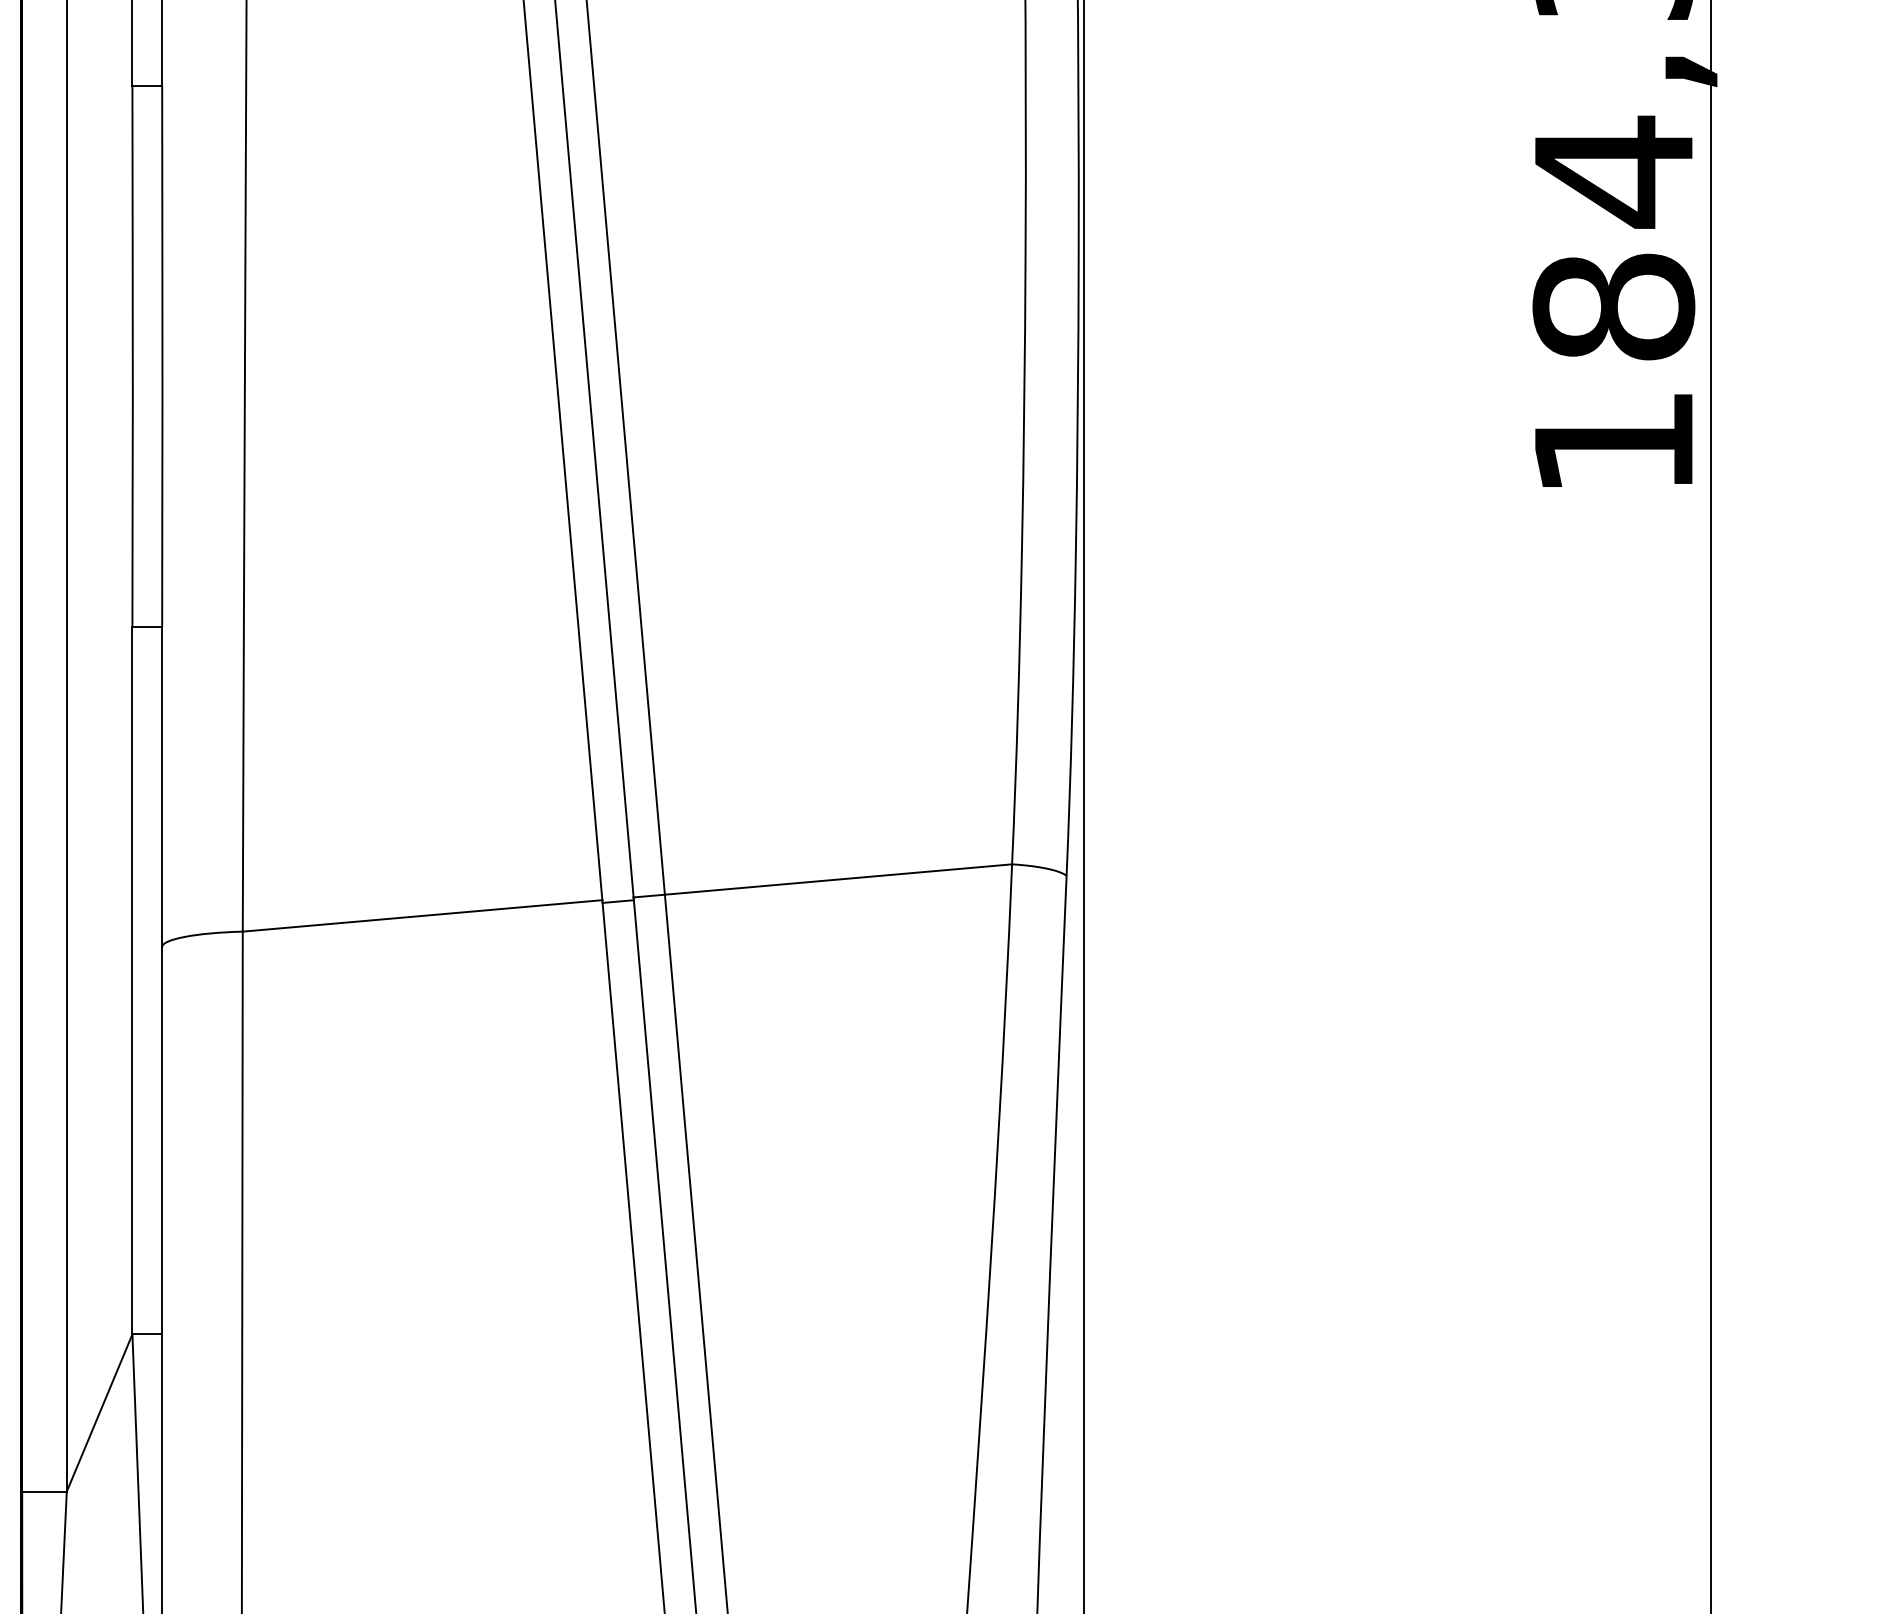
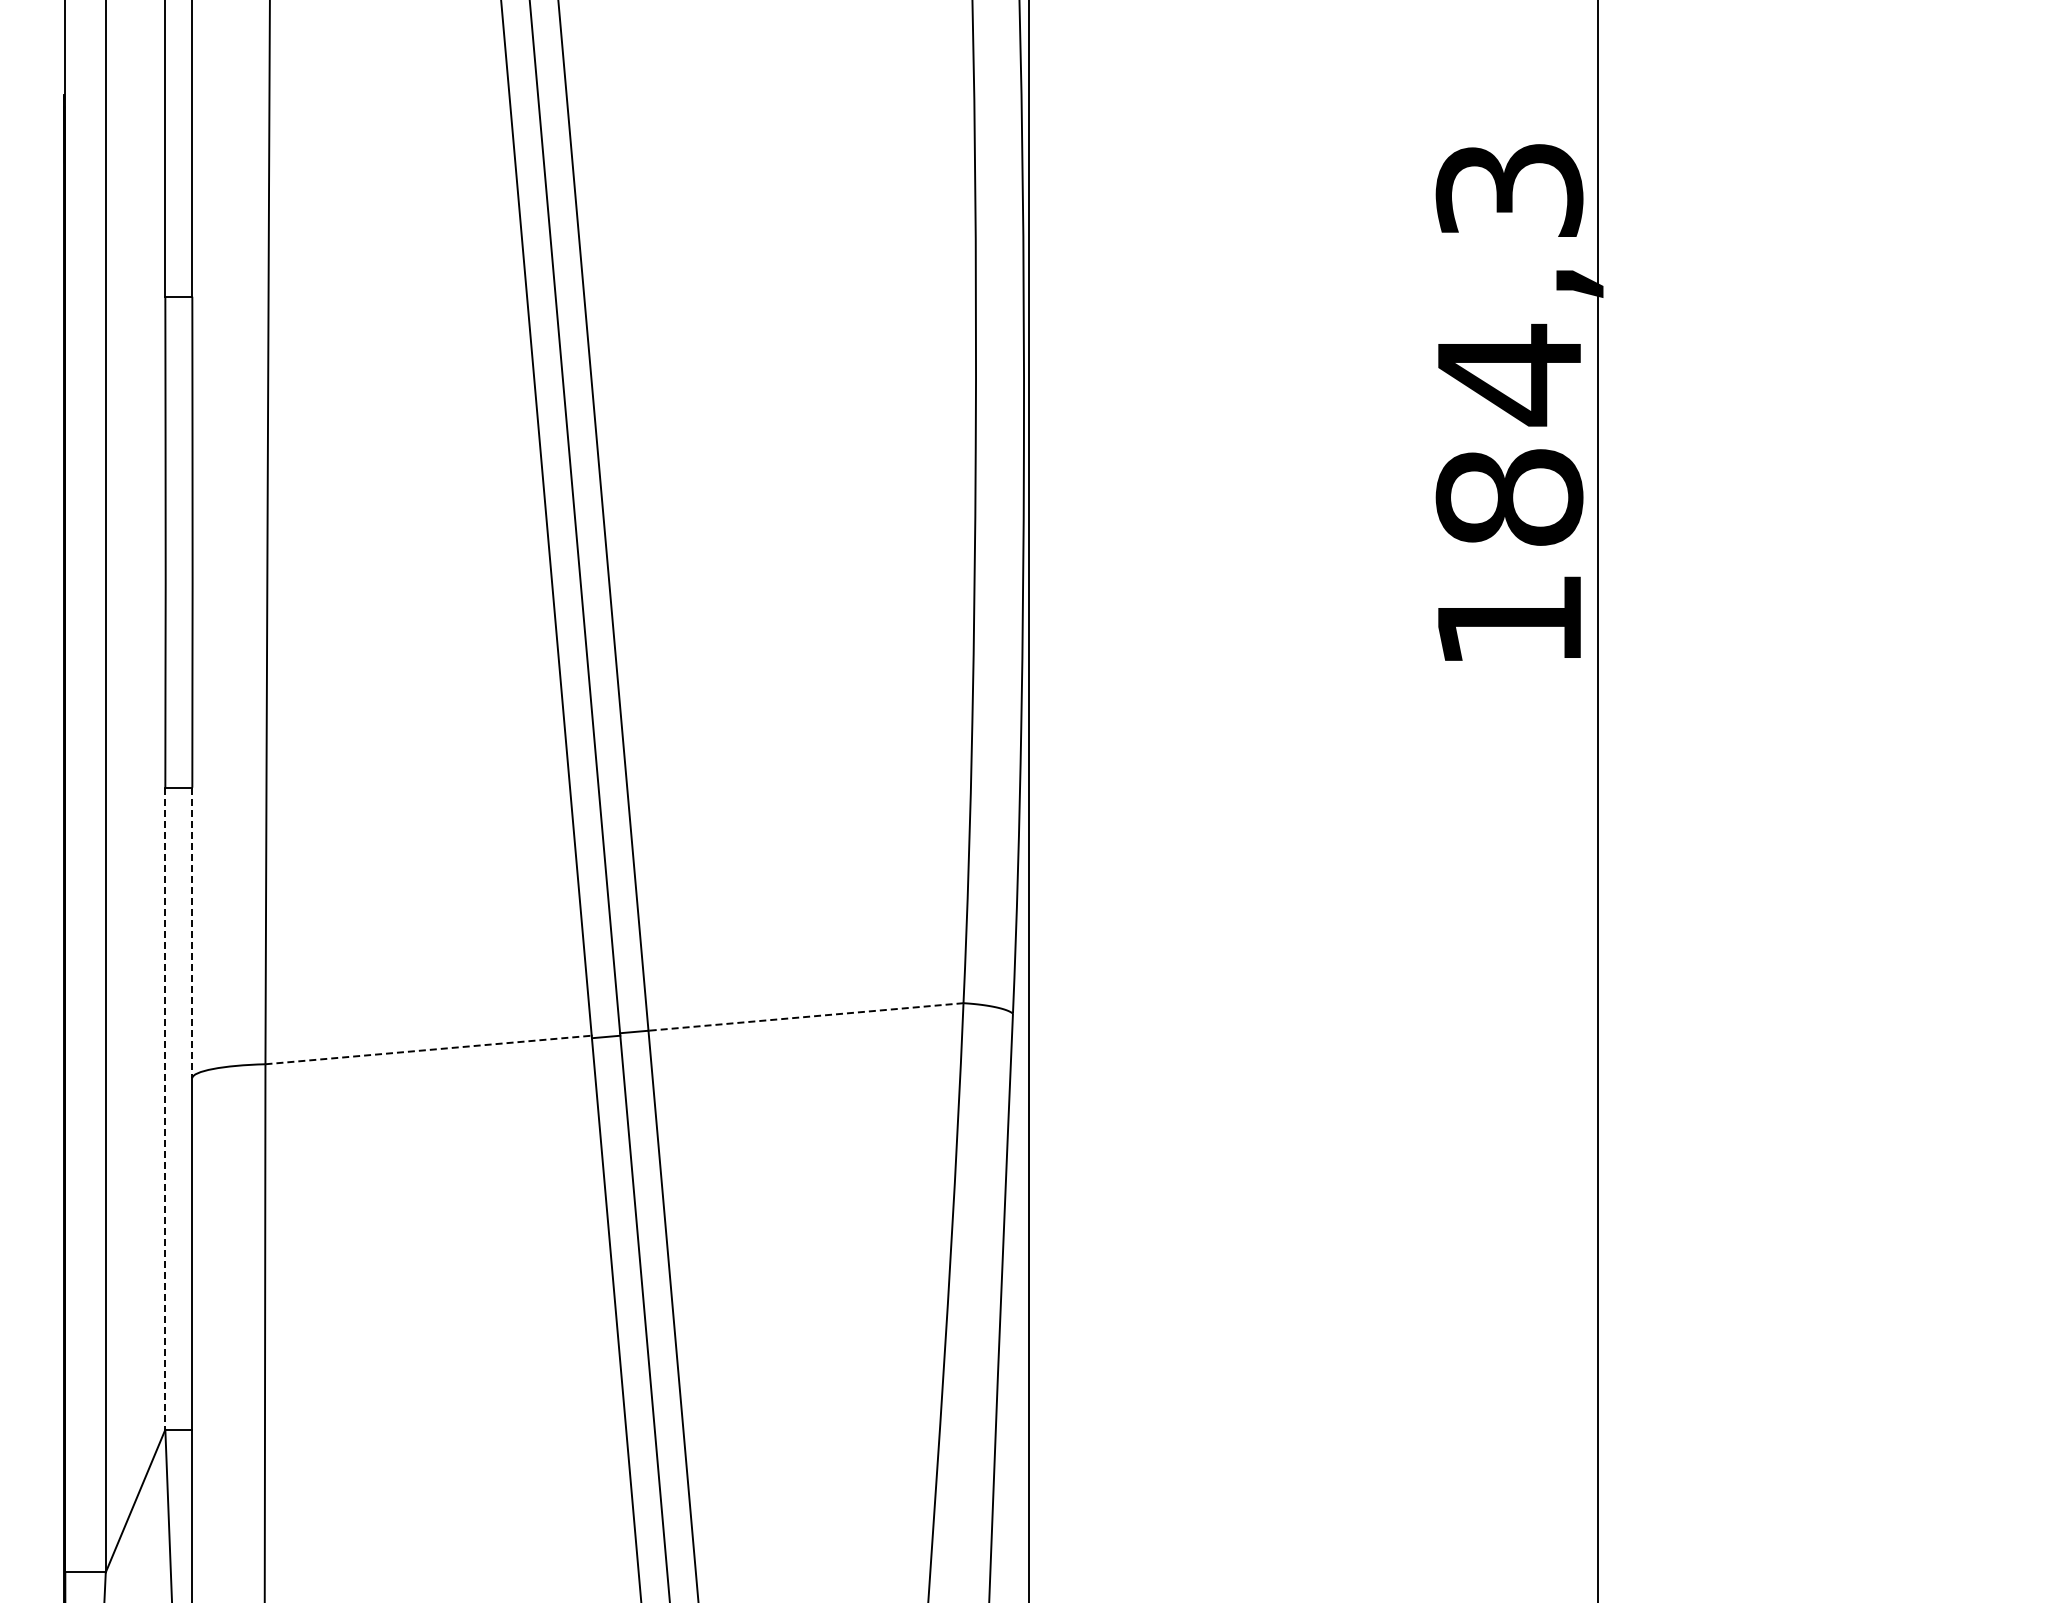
line: (162, 787) -> (192, 933), solid -> dashed
line: (837, 880) -> (805, 1017), solid -> dashed
line: (422, 915) -> (428, 1049), solid -> dashed
line: (132, 981) -> (165, 1109), solid -> dashed

